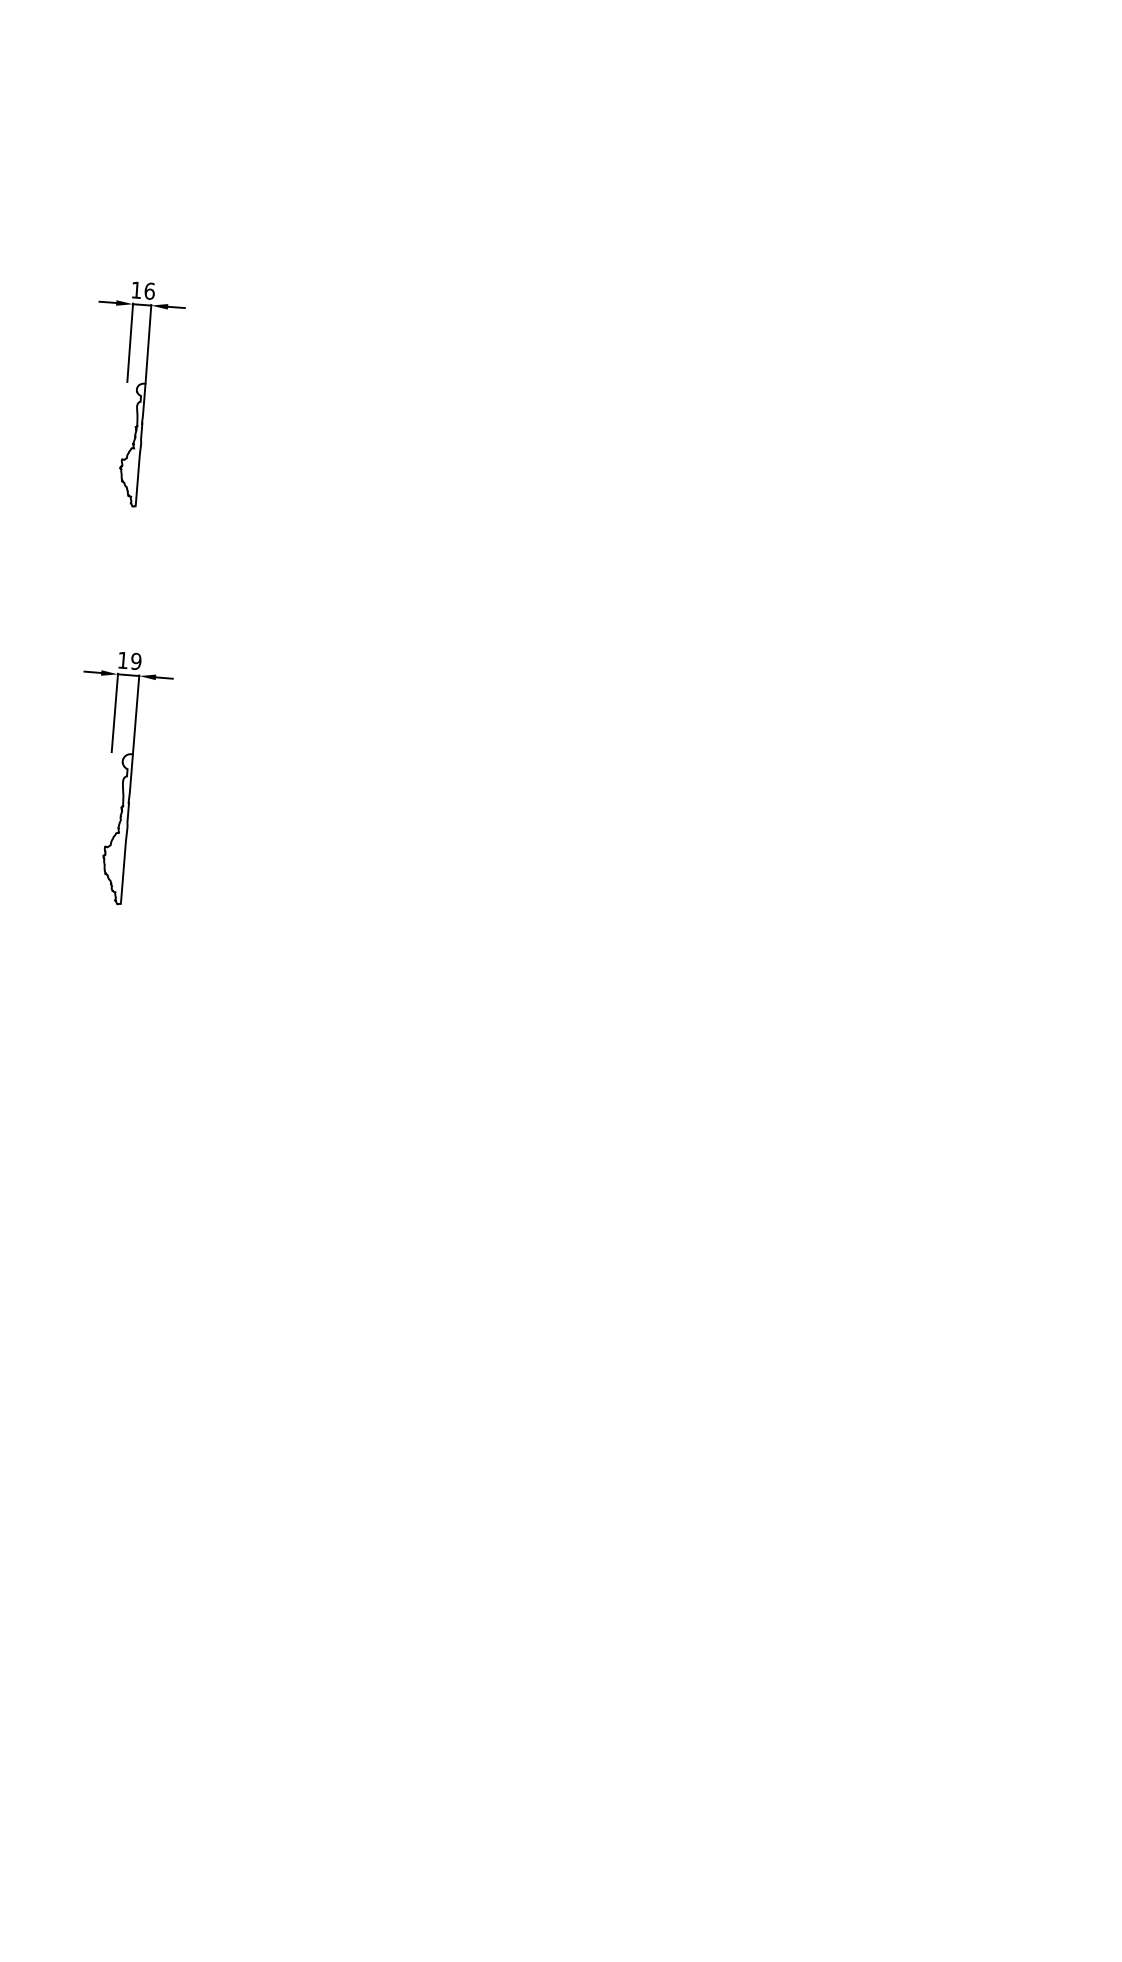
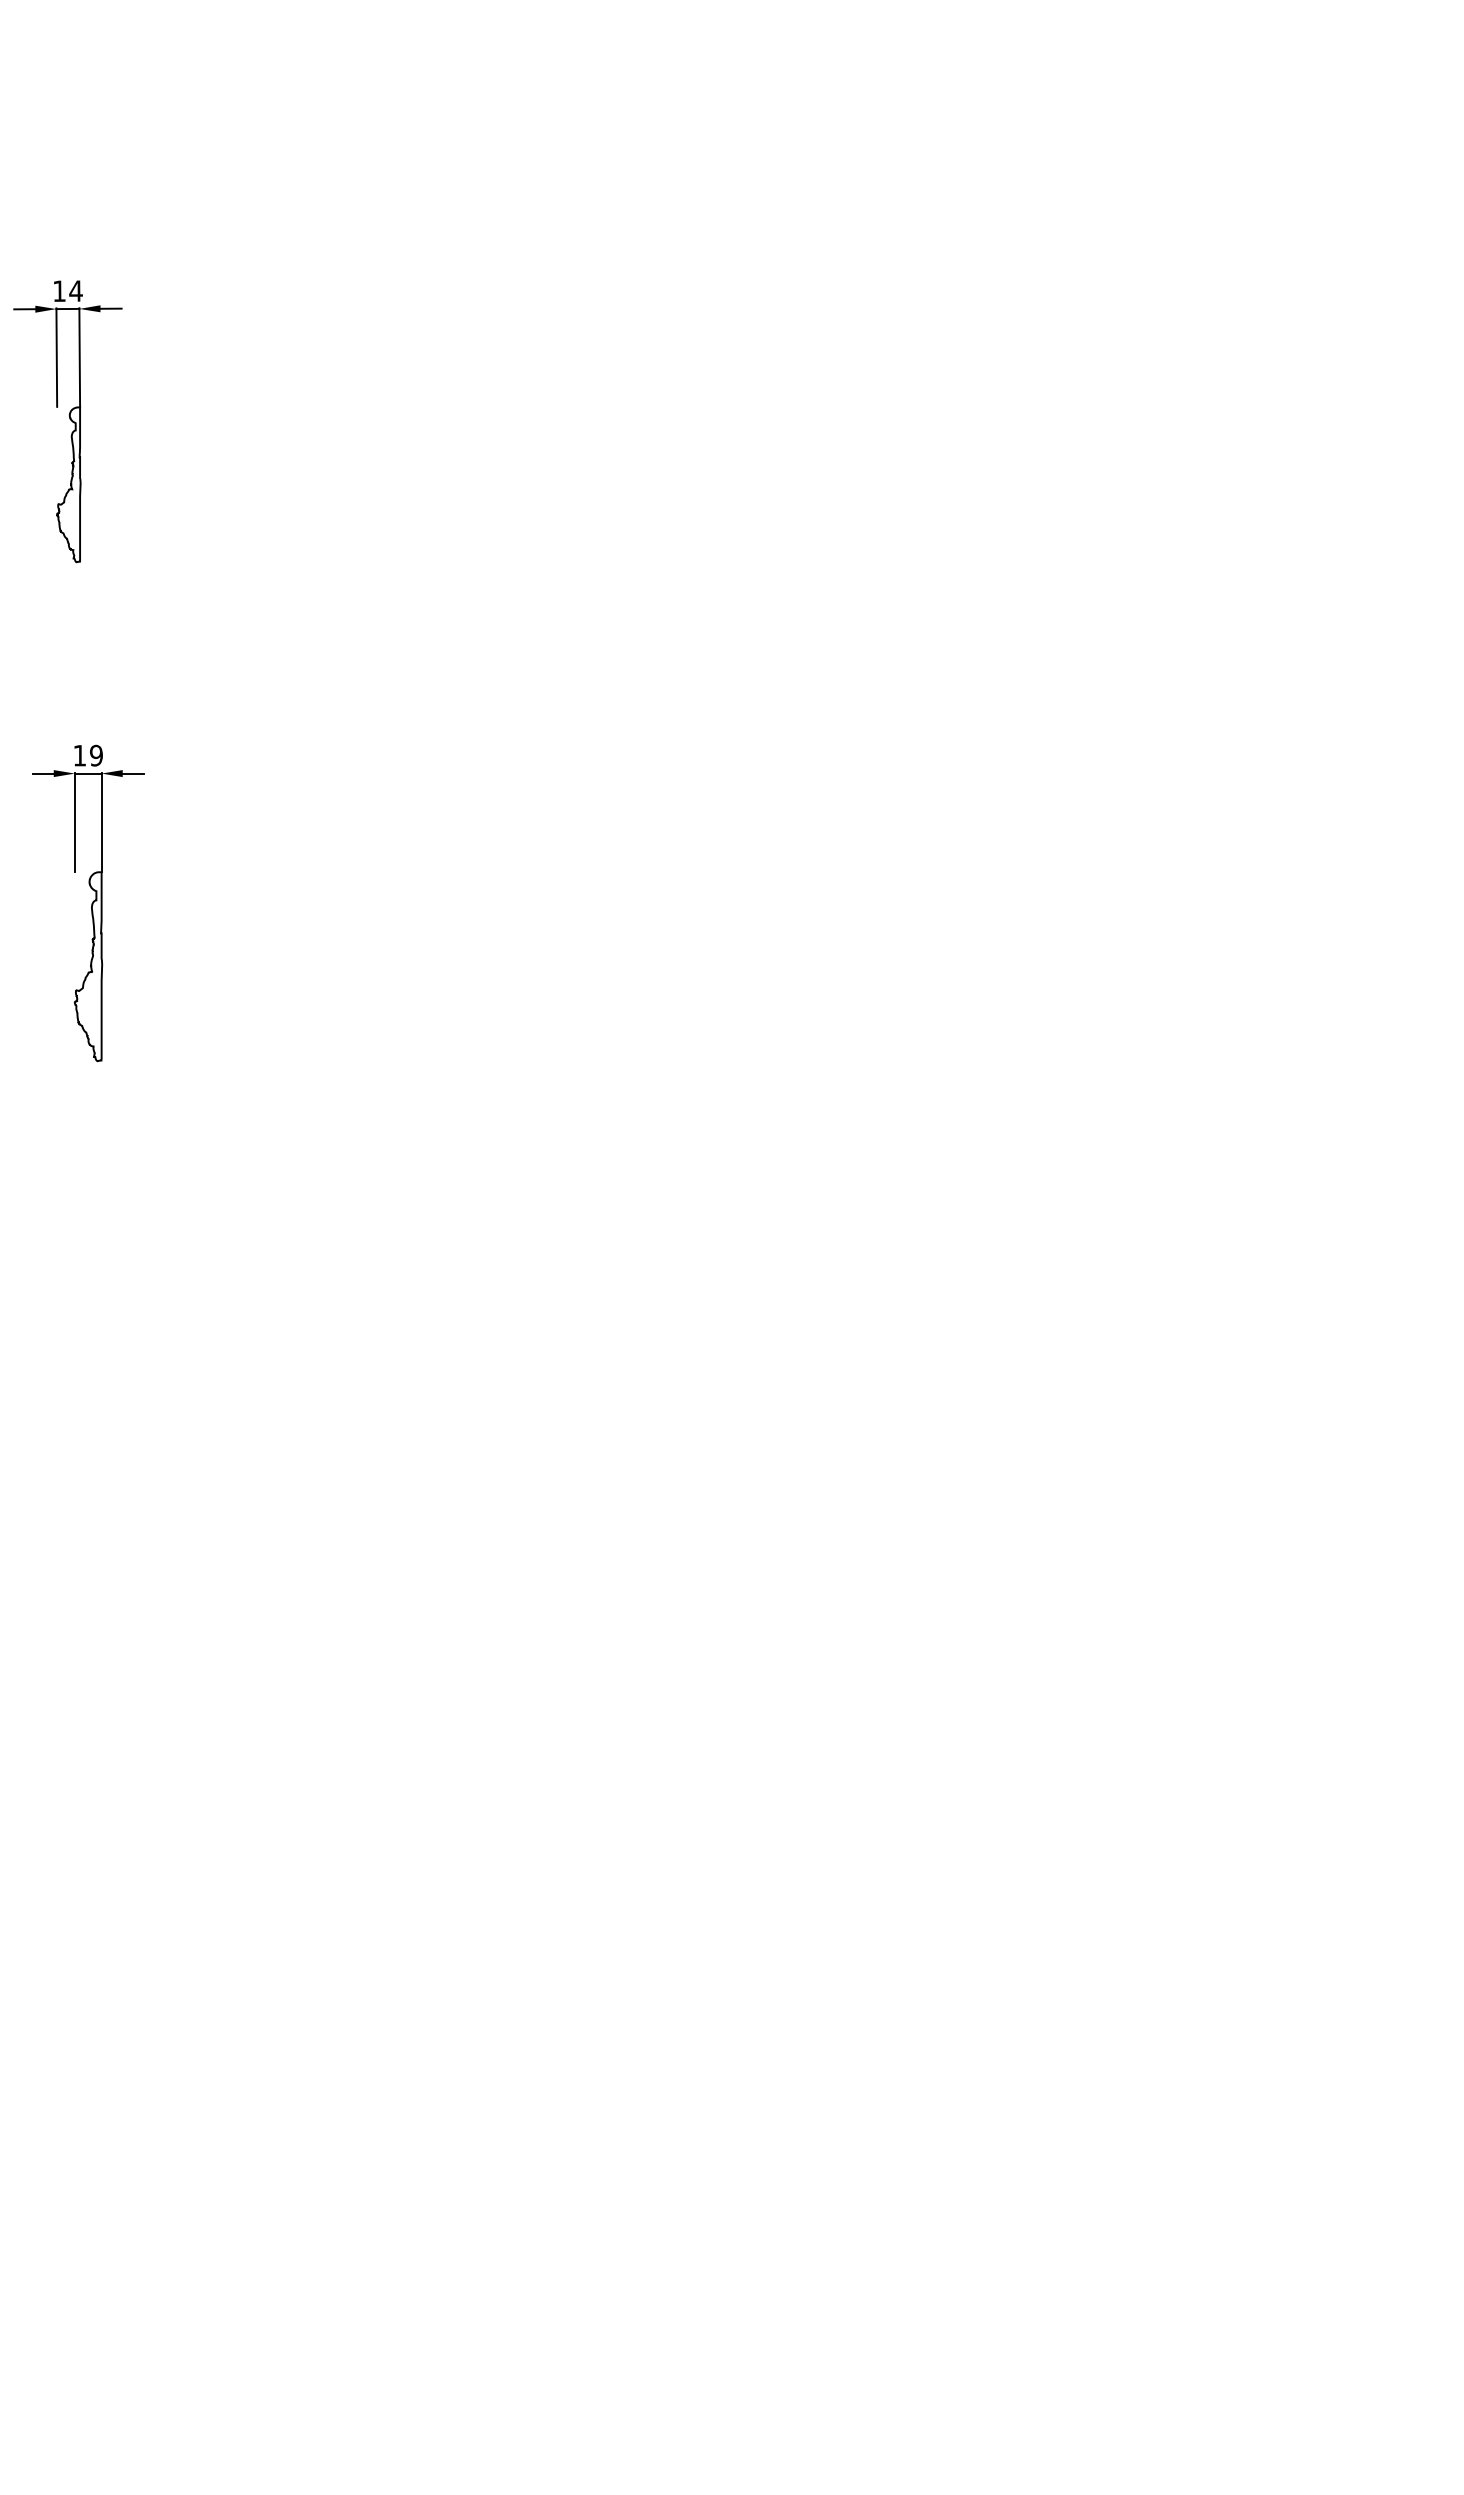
text: (149, 290) -> (75, 290), 16 -> 14

